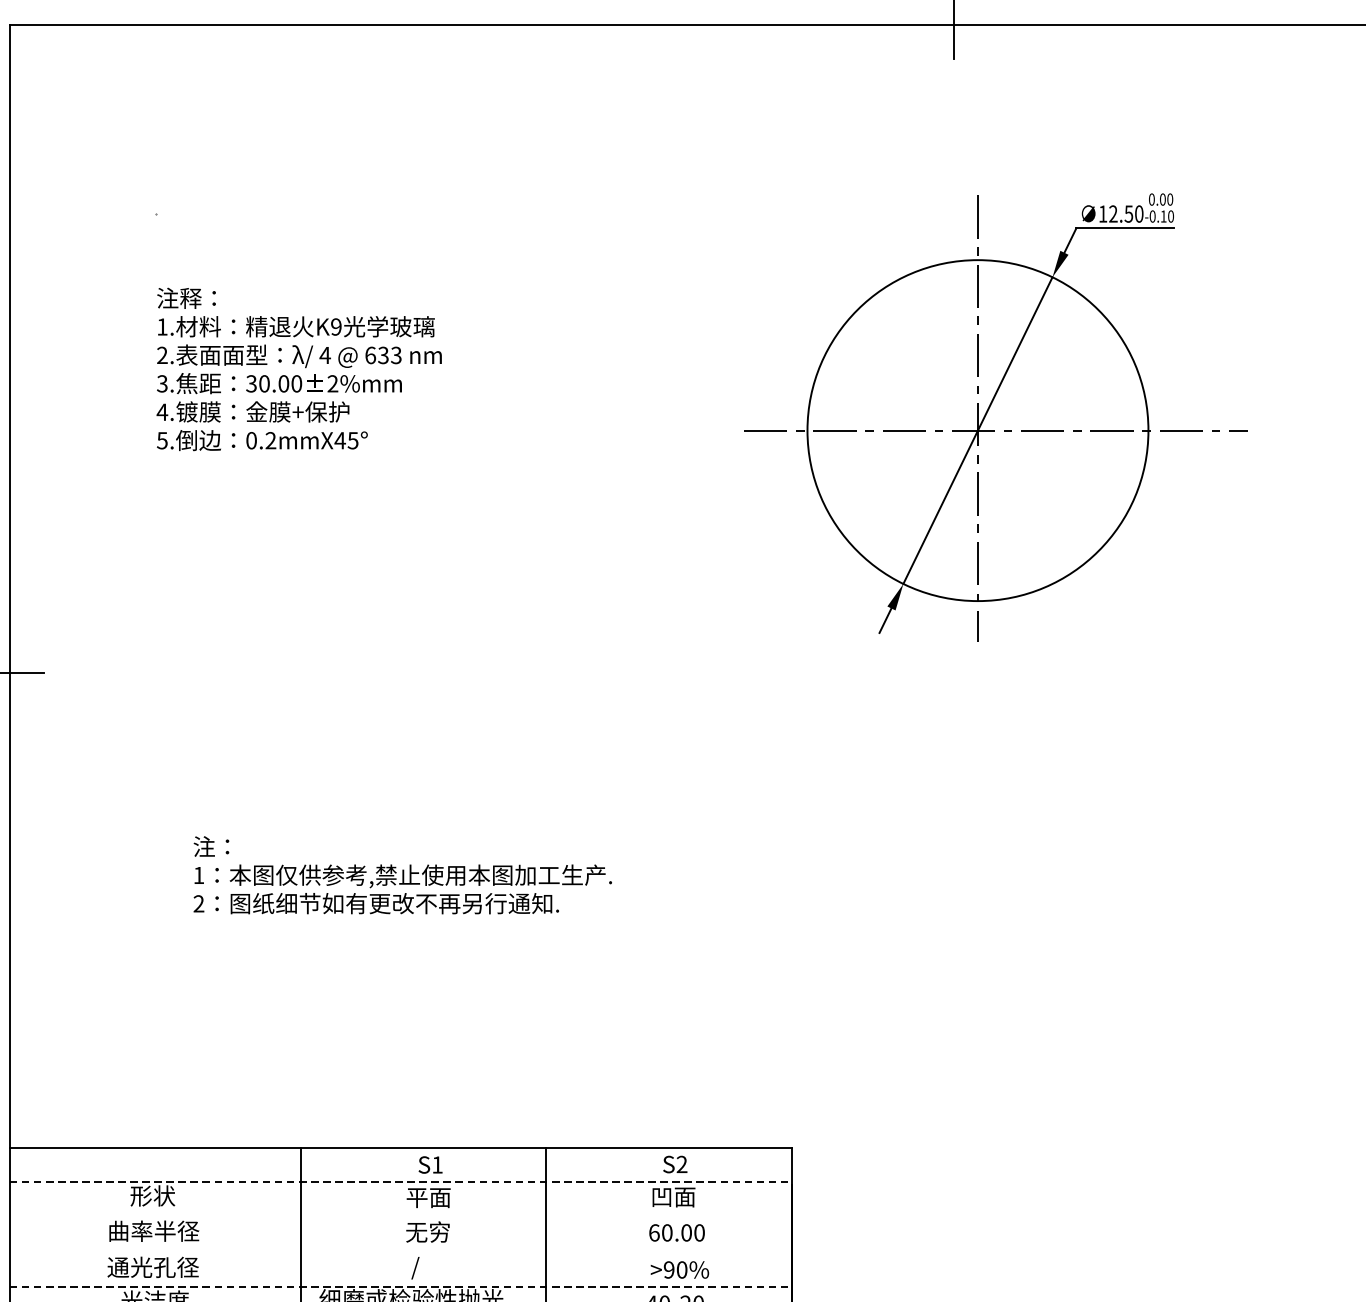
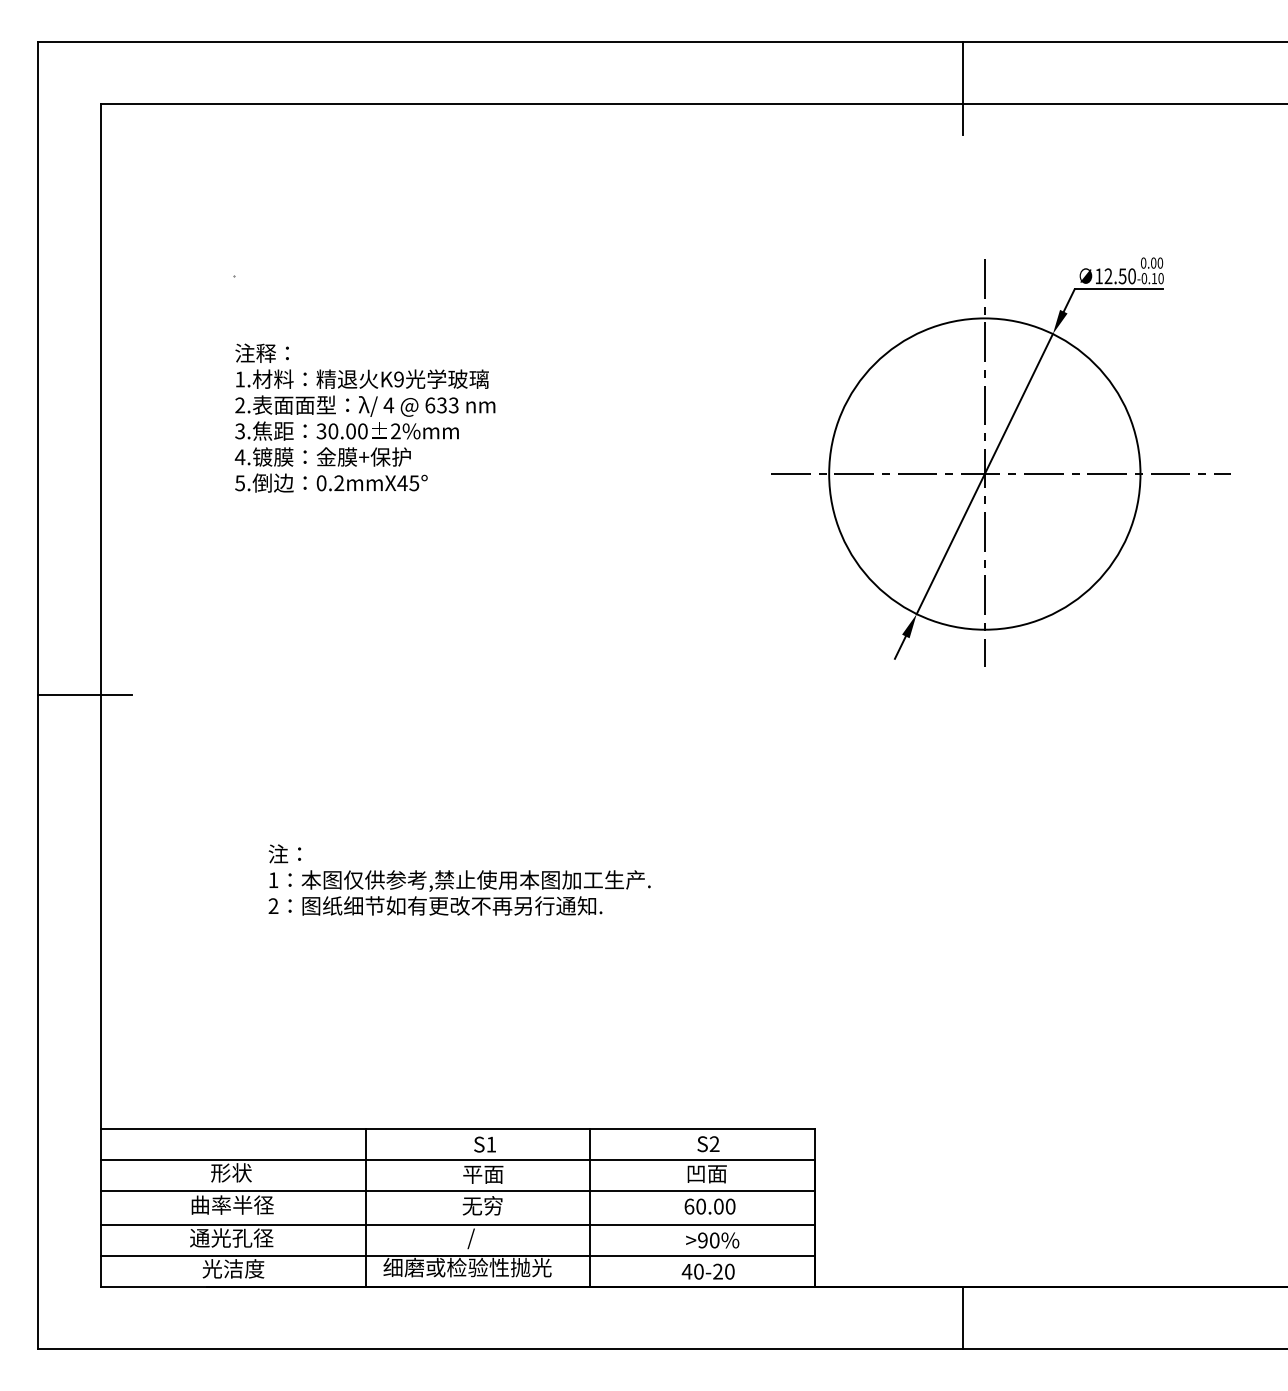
line: (400, 1182) -> (457, 1160), dashed -> solid
line: (400, 1216) -> (457, 1191), added
line: (400, 1252) -> (457, 1224), added
line: (400, 1286) -> (457, 1255), dashed -> solid

